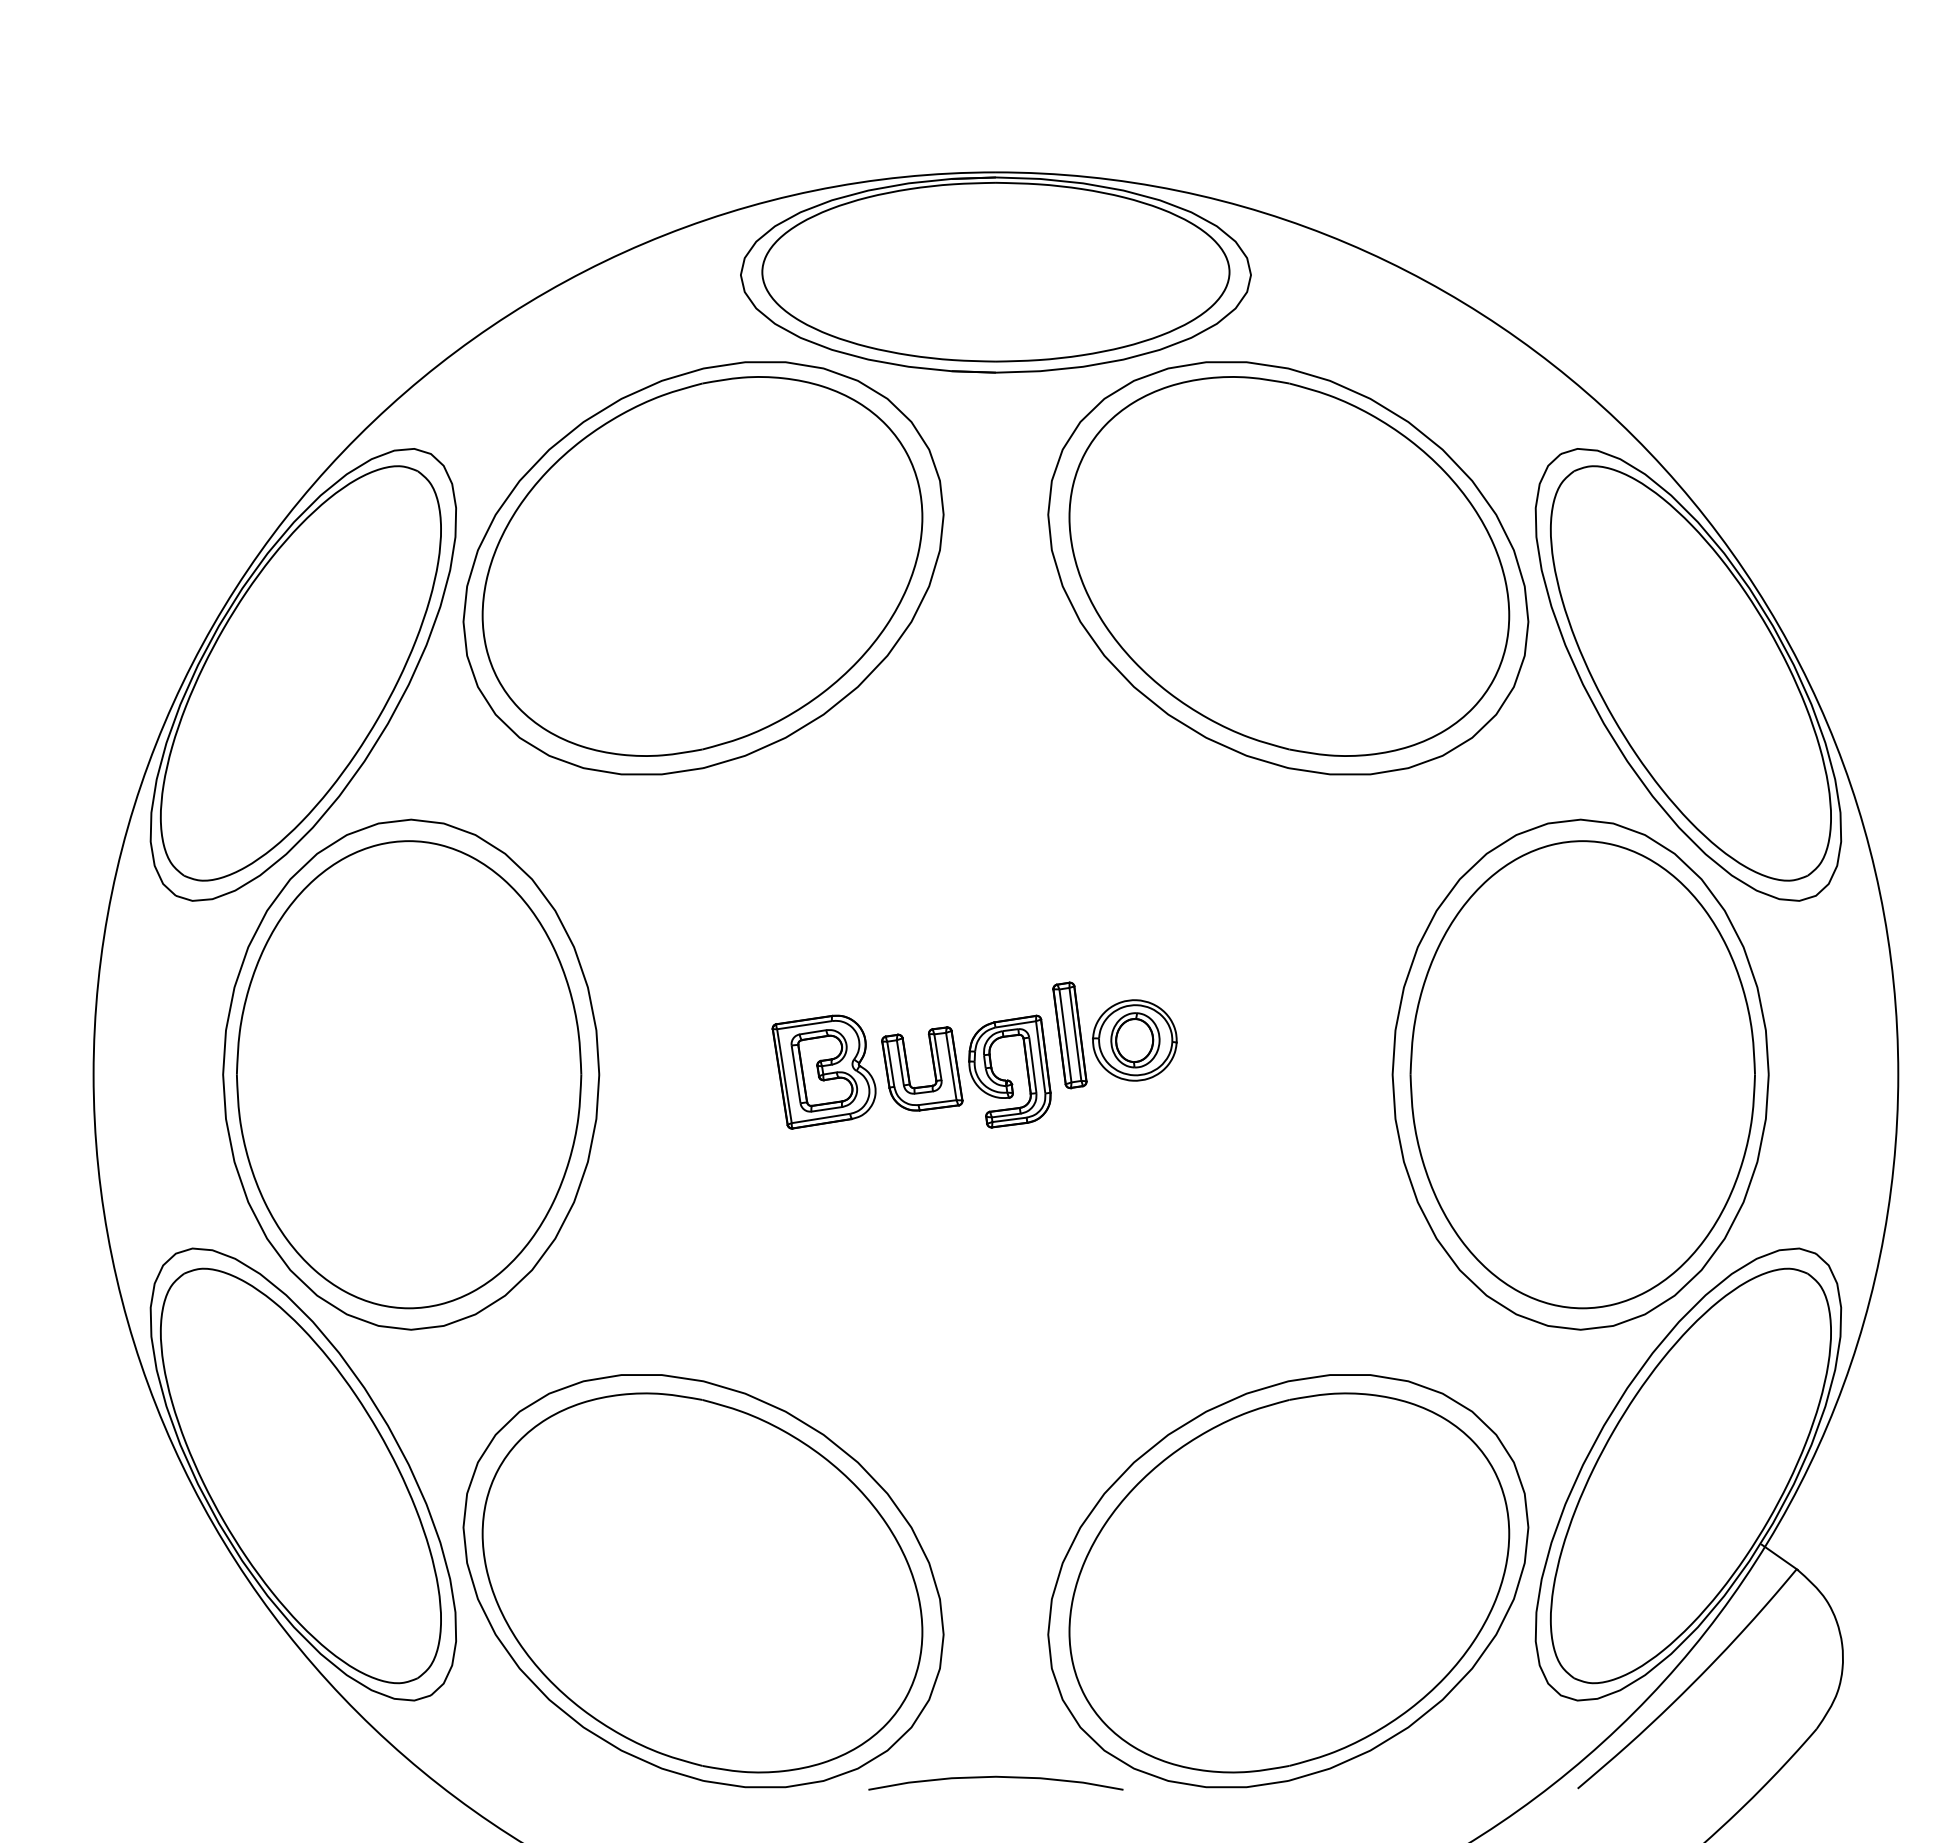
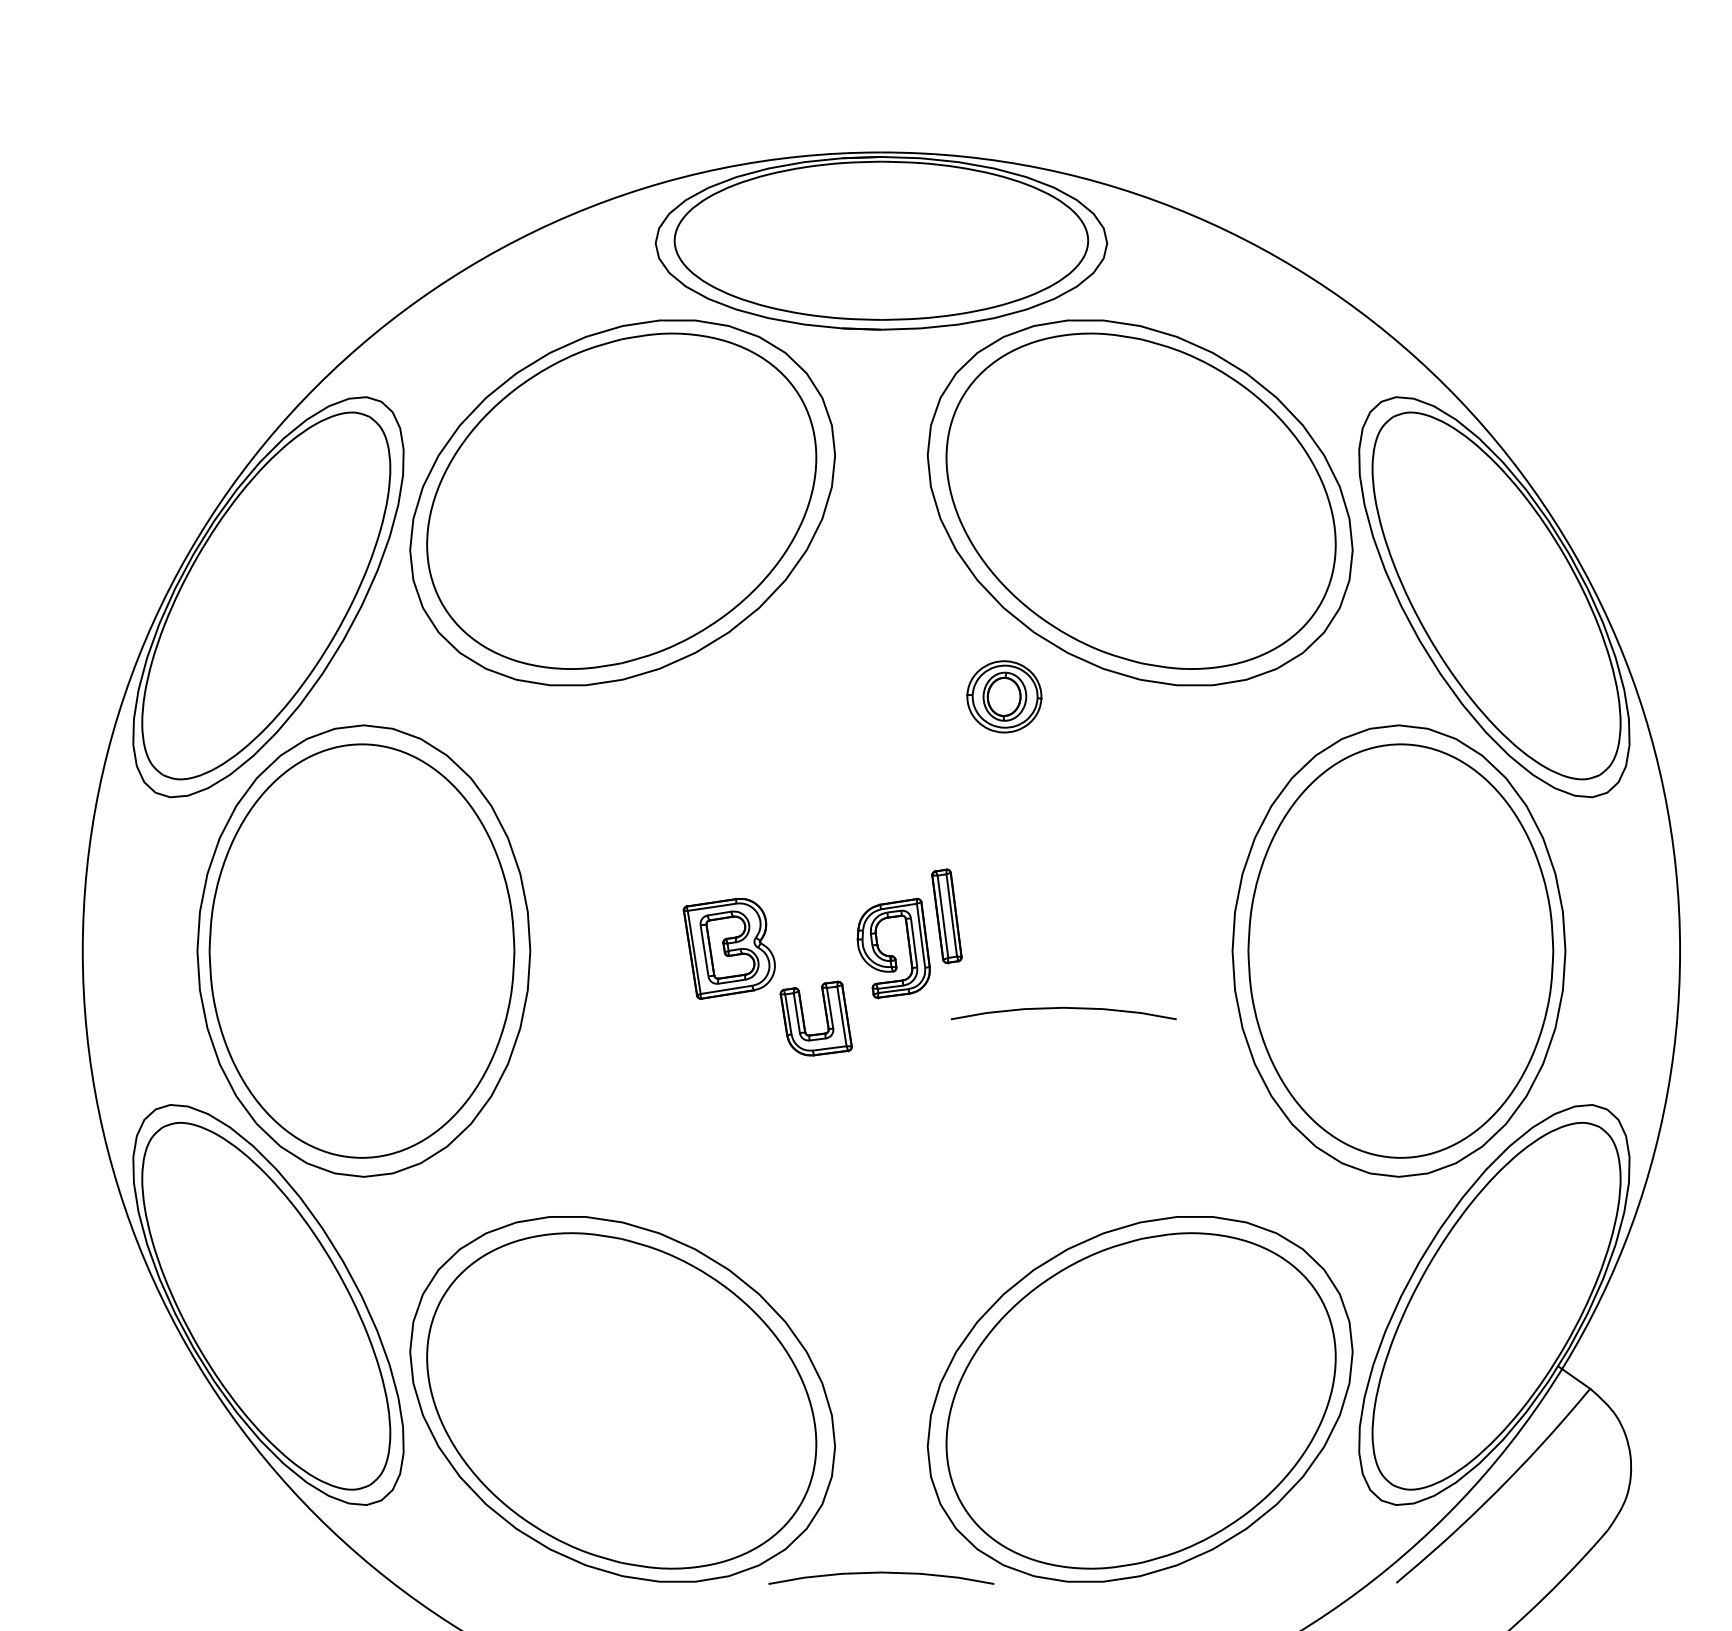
part: (1134, 1040) -> (1004, 696), moved
part: (932, 1064) -> (825, 1014), moved
curve: (1201, 1139) -> (1063, 1008), added

